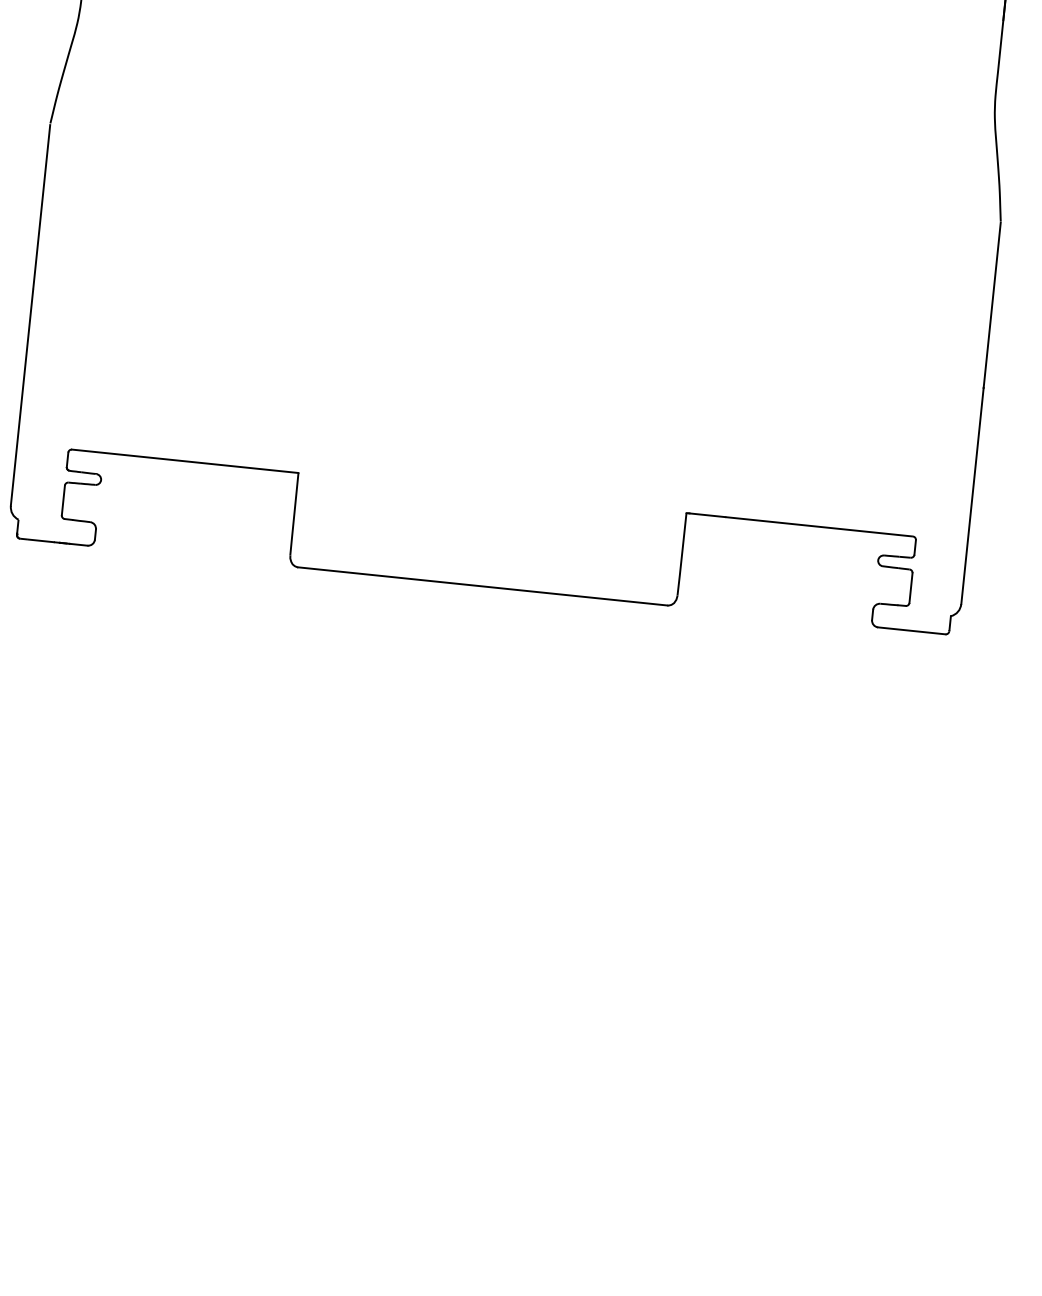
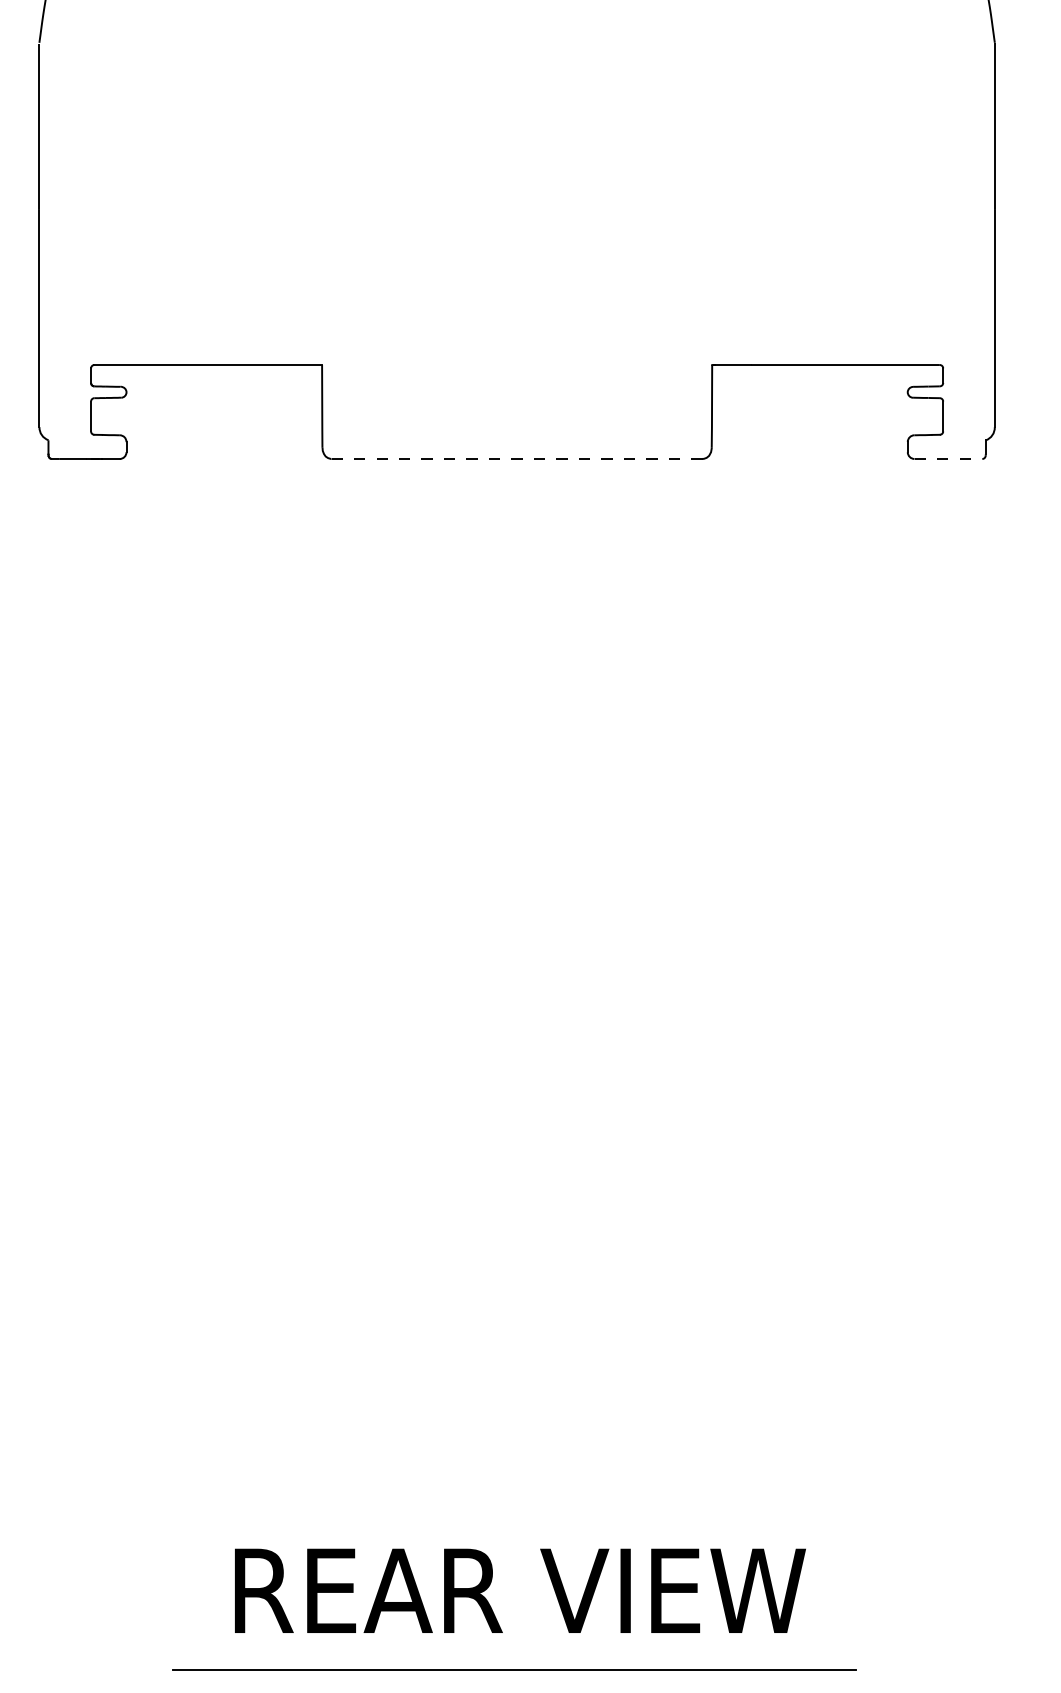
line: (483, 586) -> (517, 458), solid -> dashed
line: (911, 630) -> (948, 458), solid -> dashed

